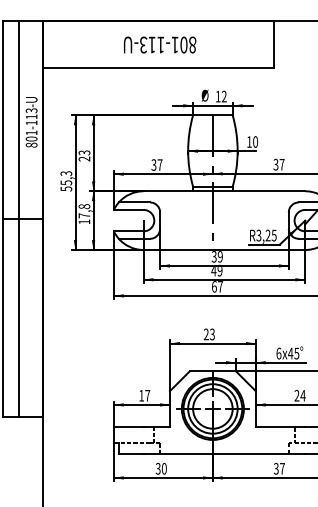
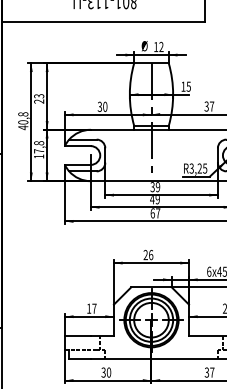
text: (255, 141) -> (188, 86), 10 -> 15
text: (159, 164) -> (104, 106), 37 -> 30
text: (66, 181) -> (23, 121), 55,3 -> 40,8
text: (212, 334) -> (151, 255), 23 -> 26

